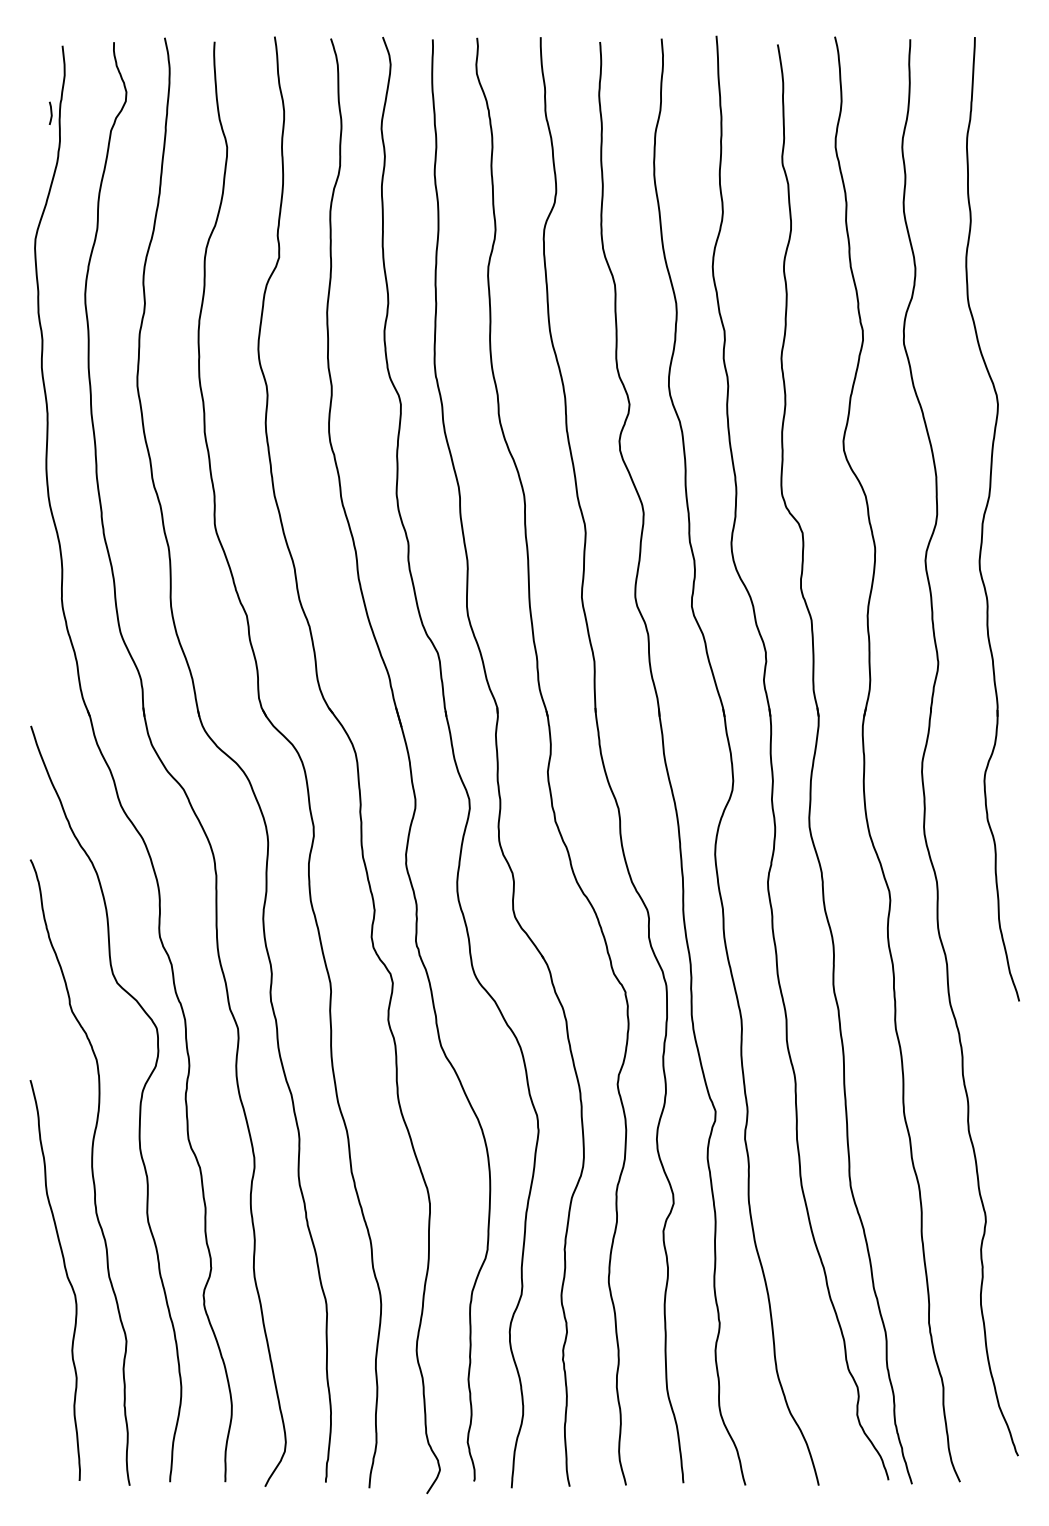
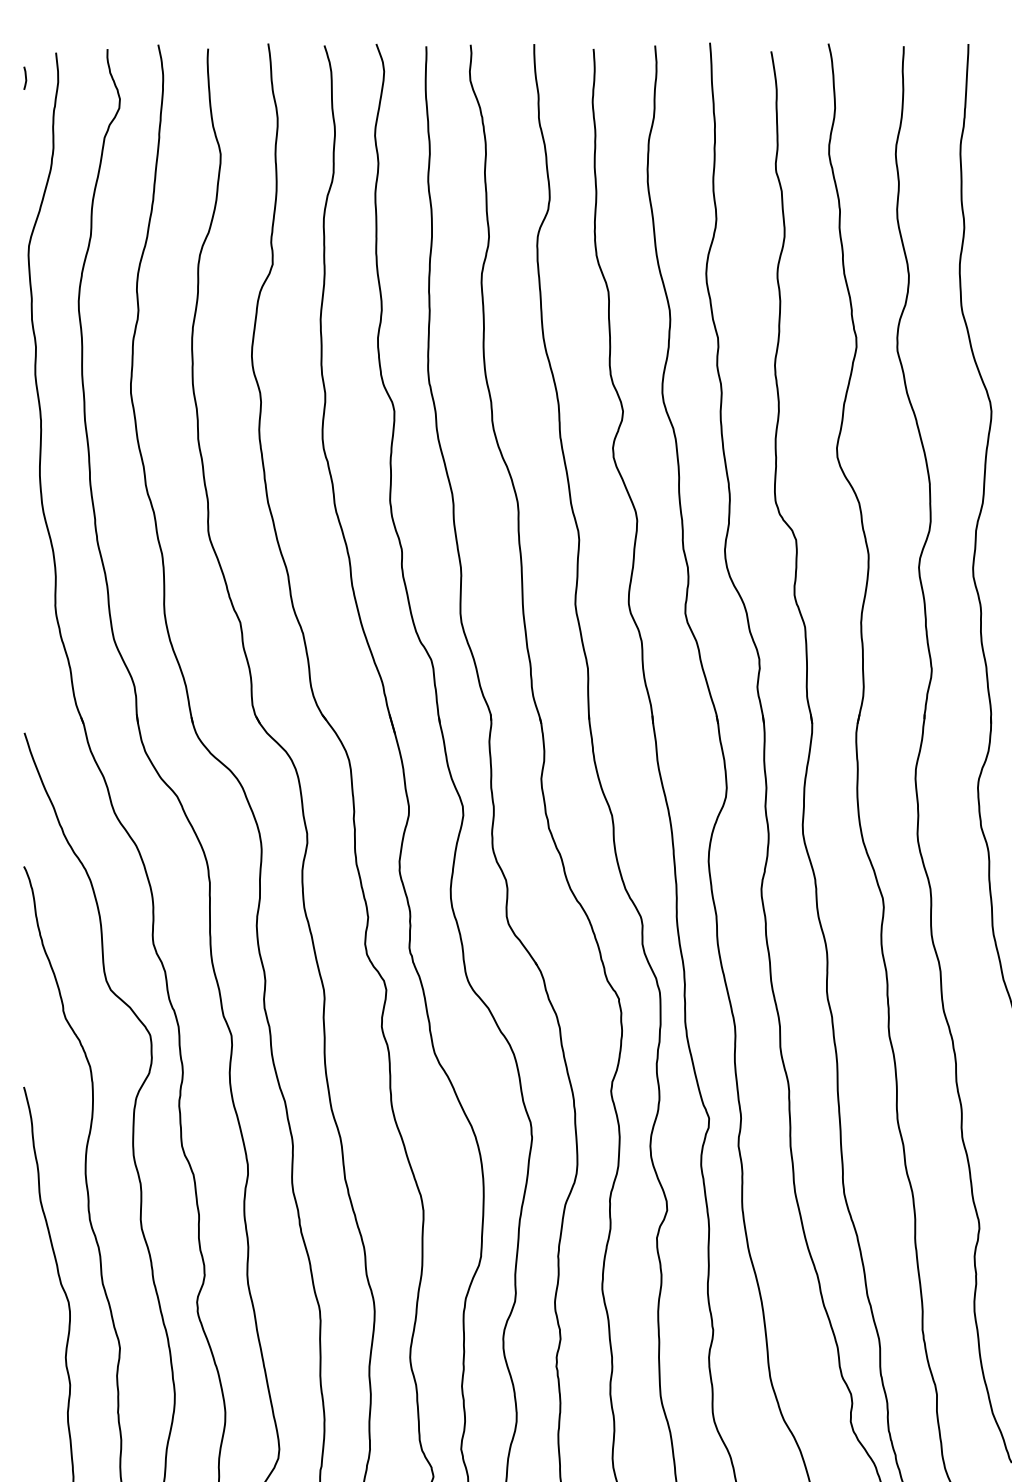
line: (50, 112) -> (25, 77), moved

